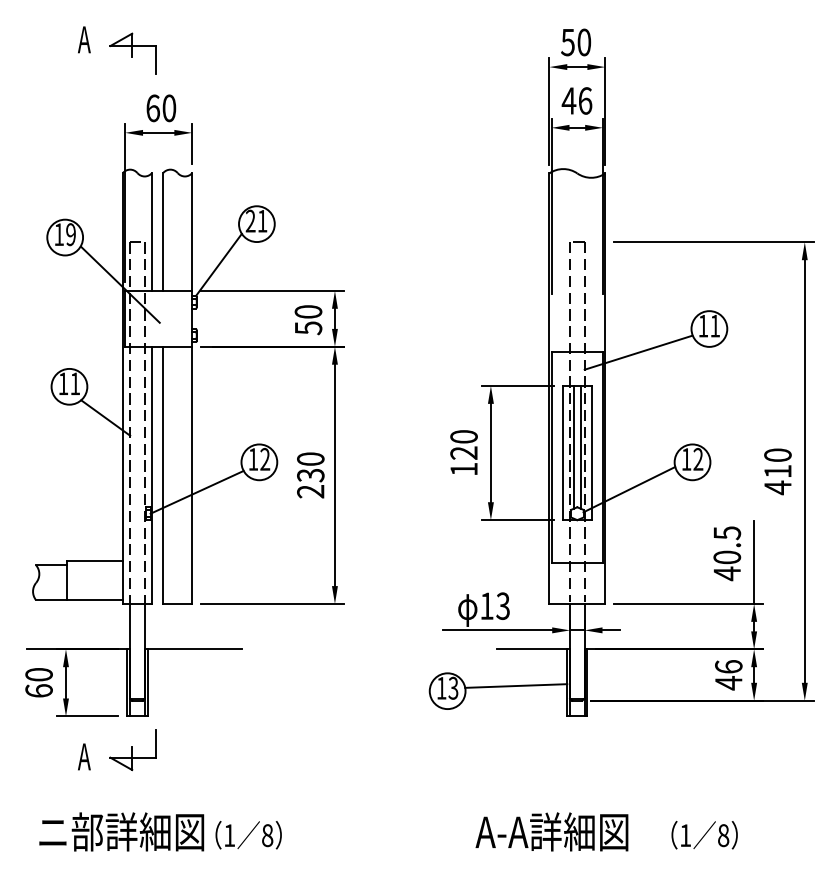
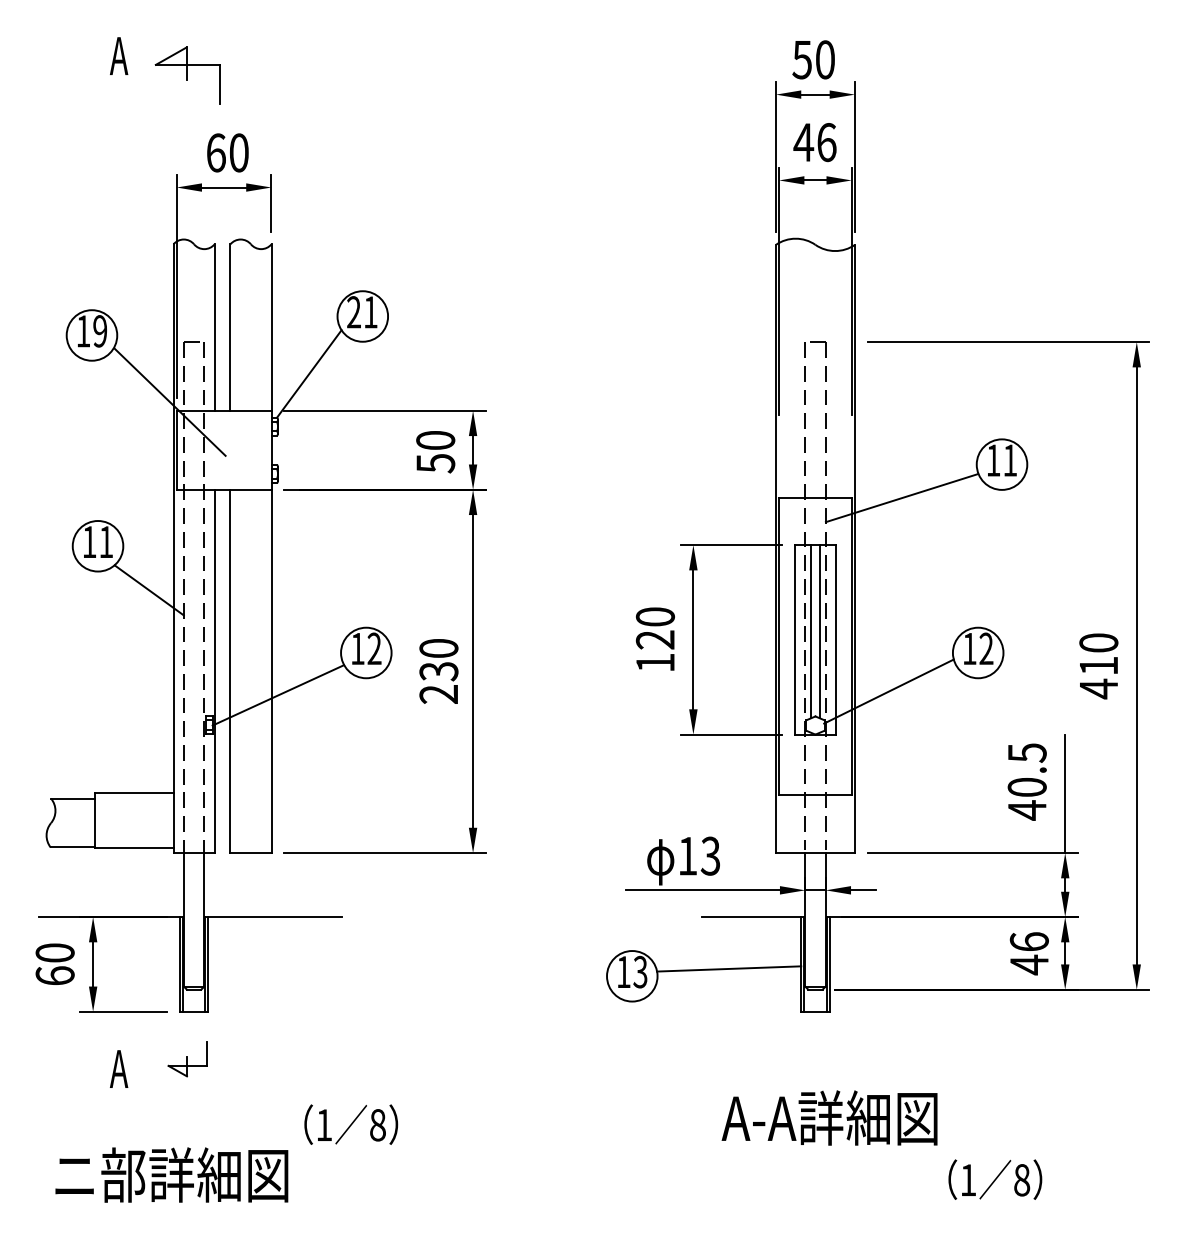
part: (132, 750) -> (187, 1059), size x0.6
text: (551, 831) -> (829, 1117), moved
text: (248, 835) -> (351, 1124), moved

